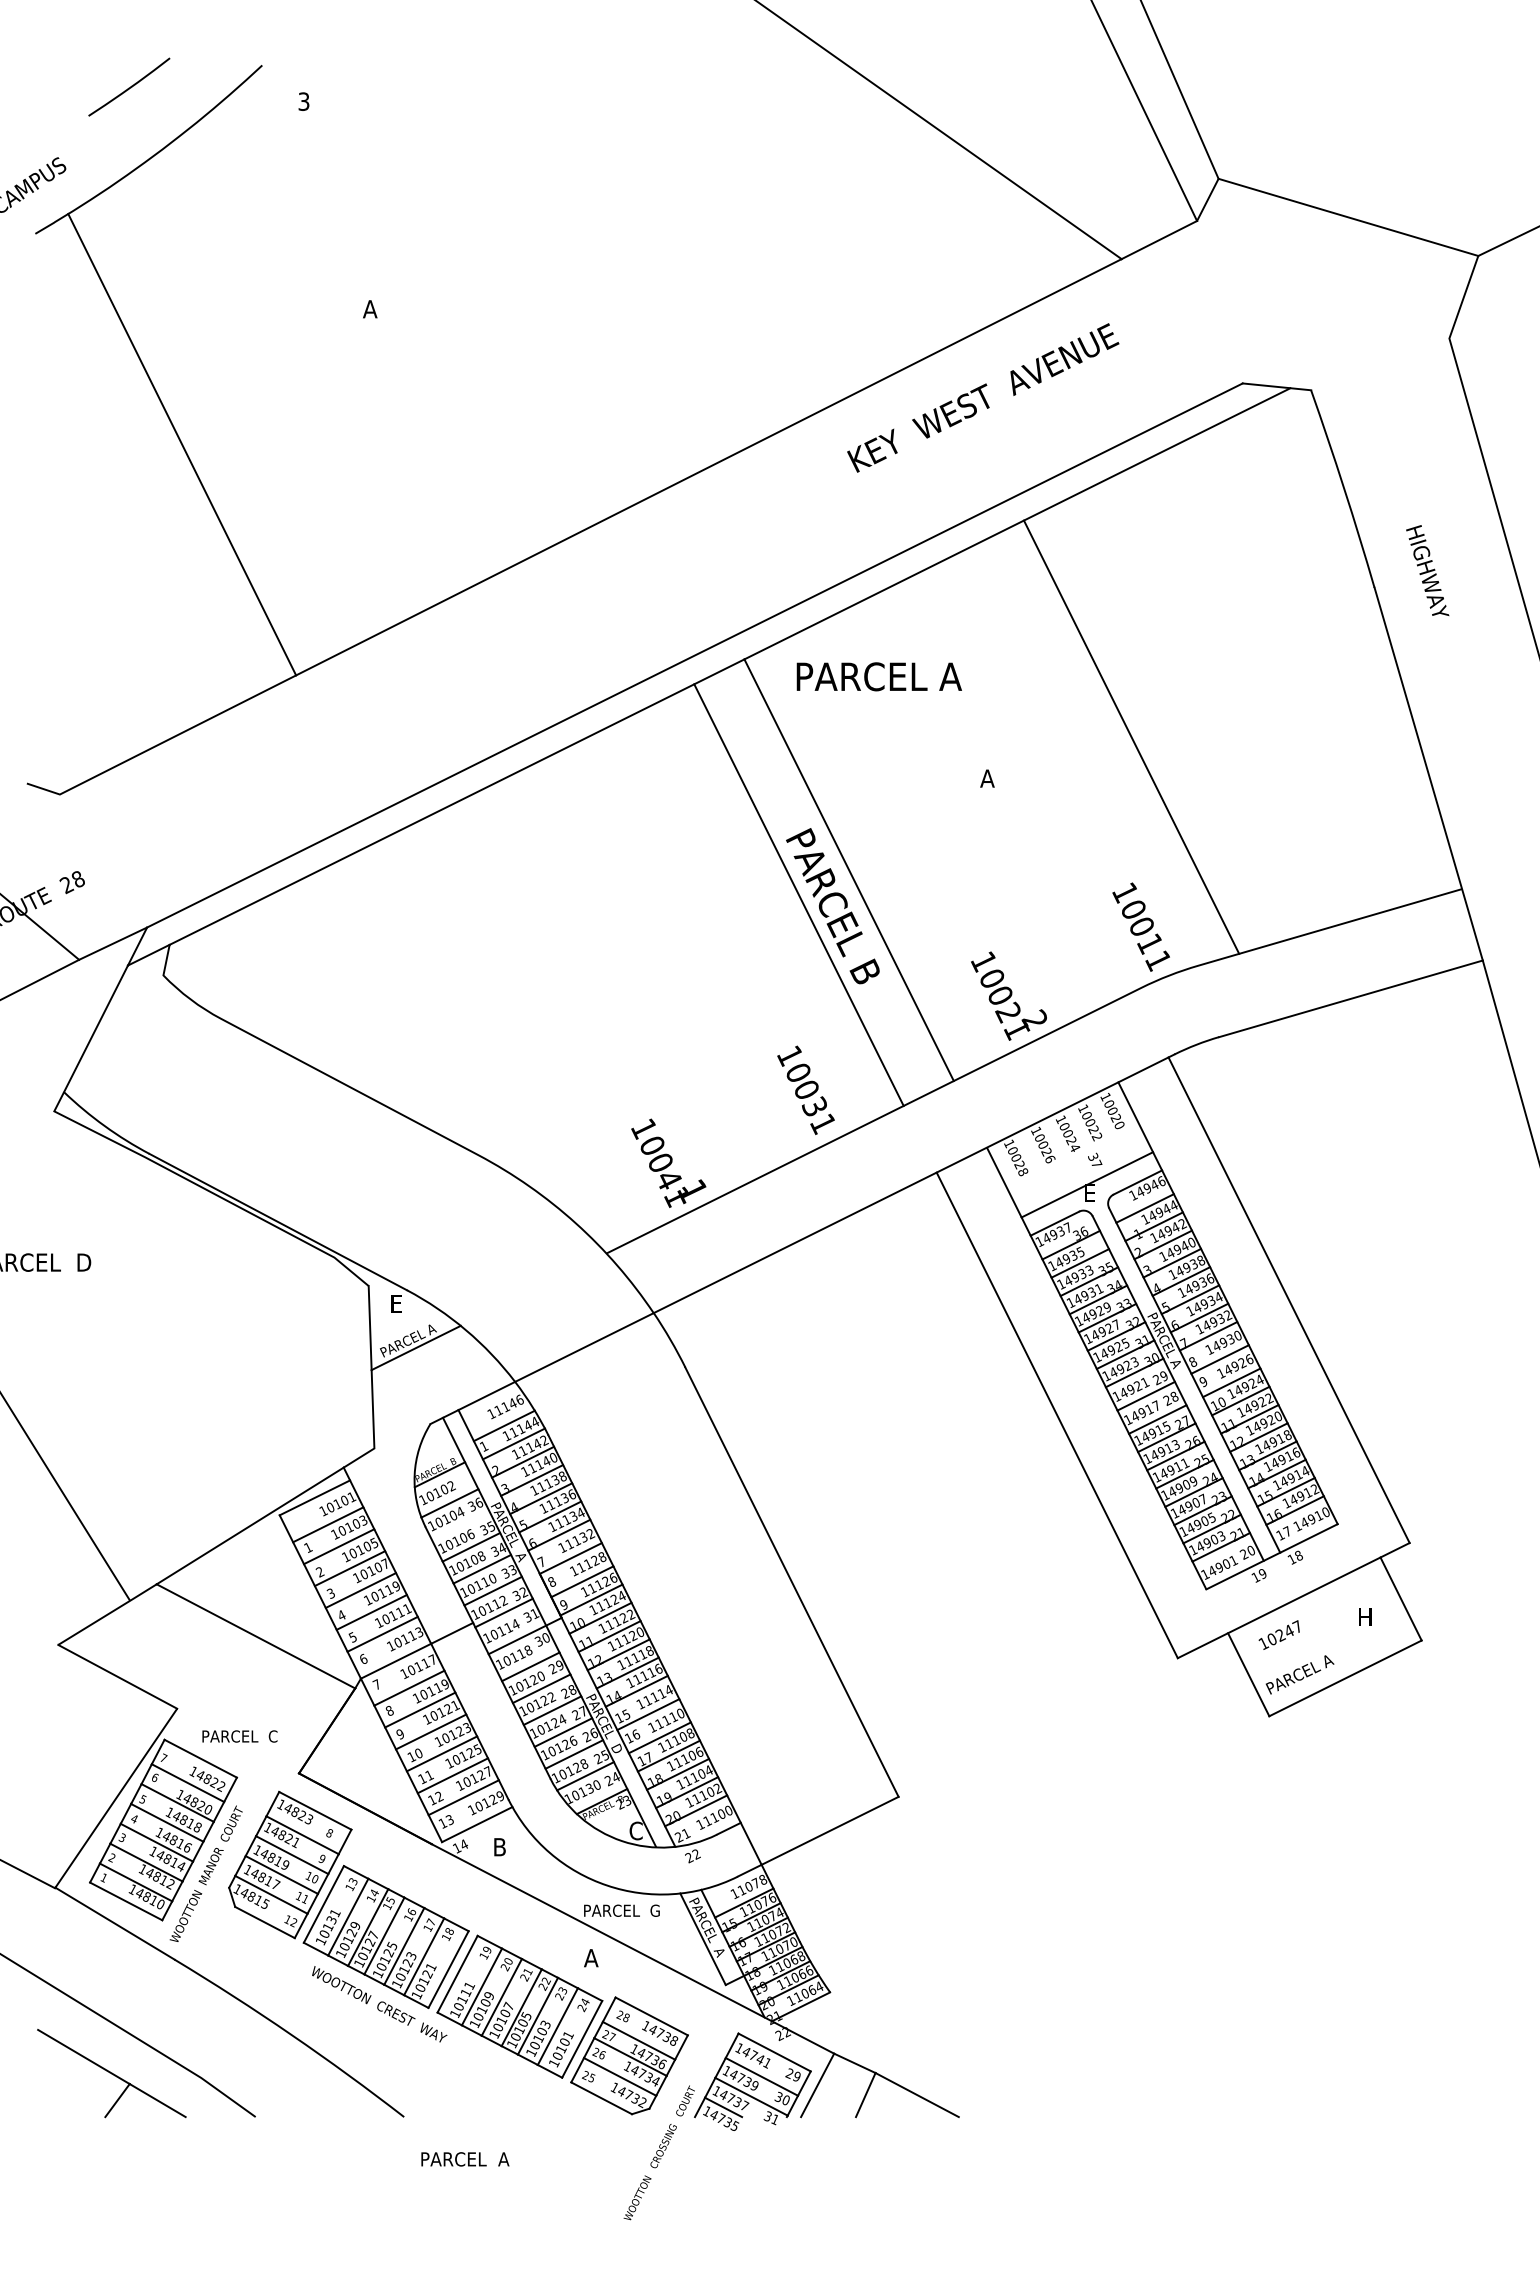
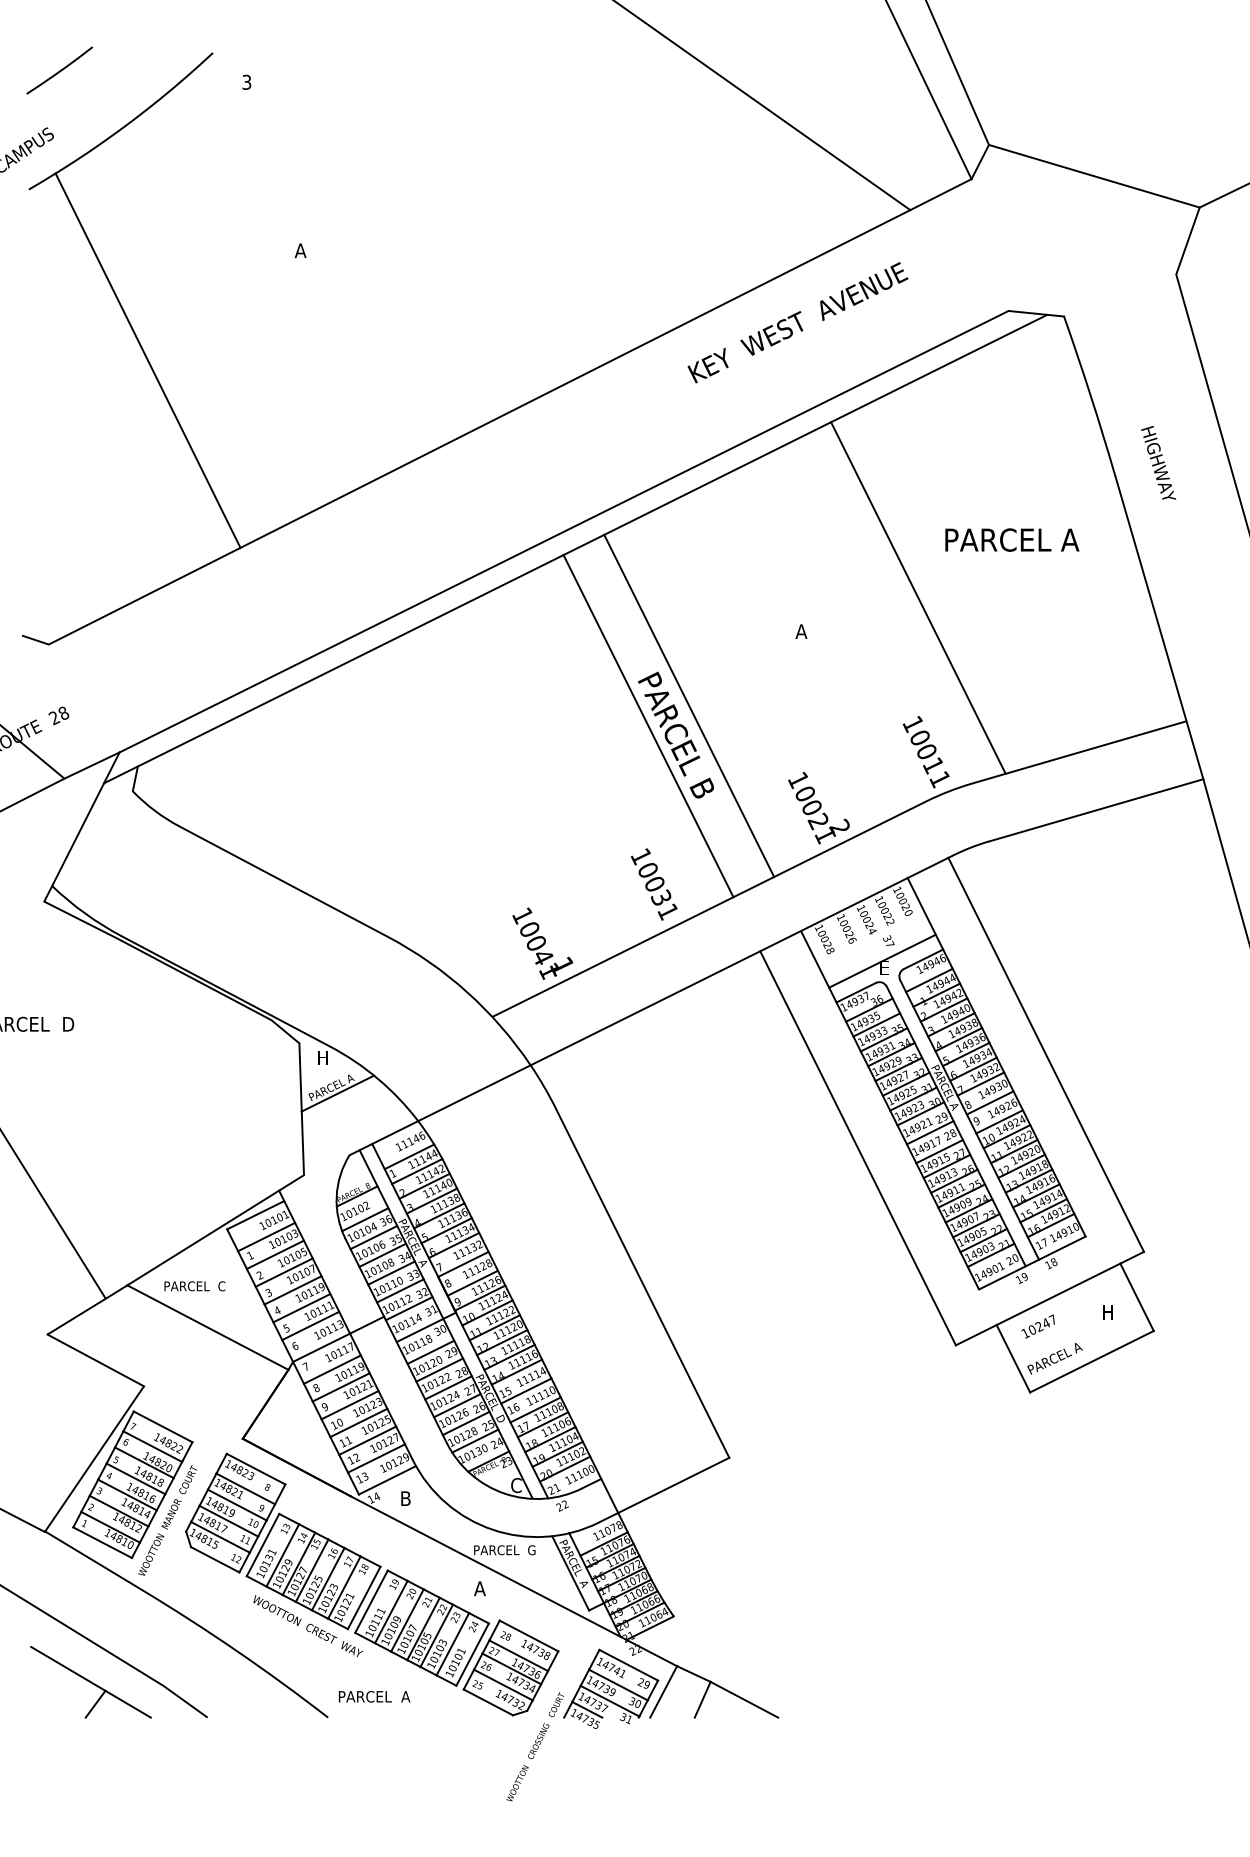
curve: (130, 86) -> (60, 70), moved
text: (878, 676) -> (1011, 539), moved
text: (398, 1303) -> (323, 1057), E -> H
line: (460, 1525) -> (373, 1237), added
text: (239, 1736) -> (194, 1286), moved
text: (465, 2159) -> (374, 1696), moved

